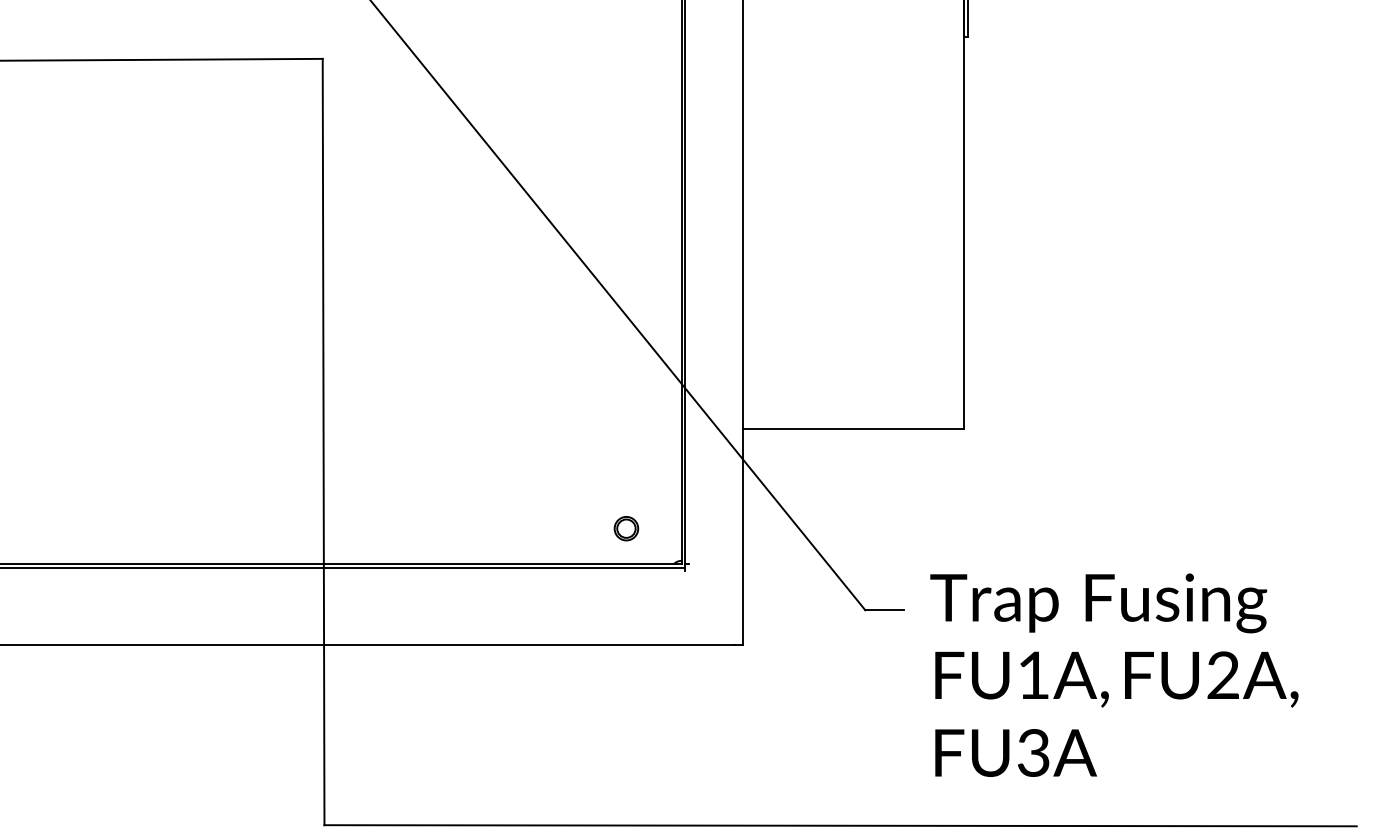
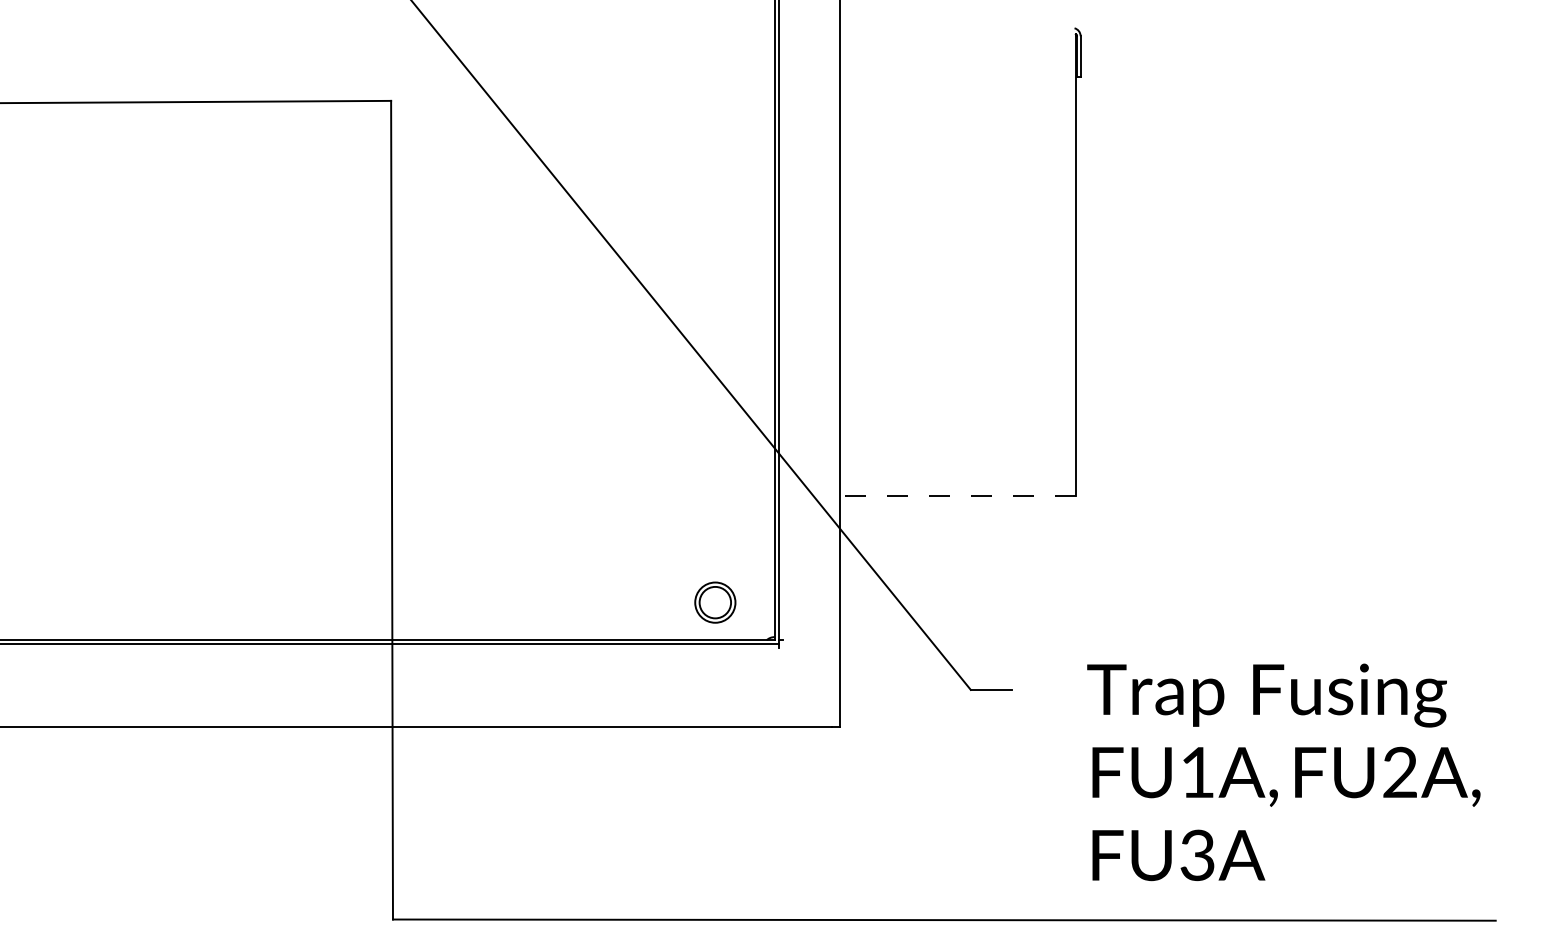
line: (853, 429) -> (958, 496), solid -> dashed
part: (626, 528) -> (715, 602), size x1.6
text: (1114, 675) -> (1283, 772), moved

